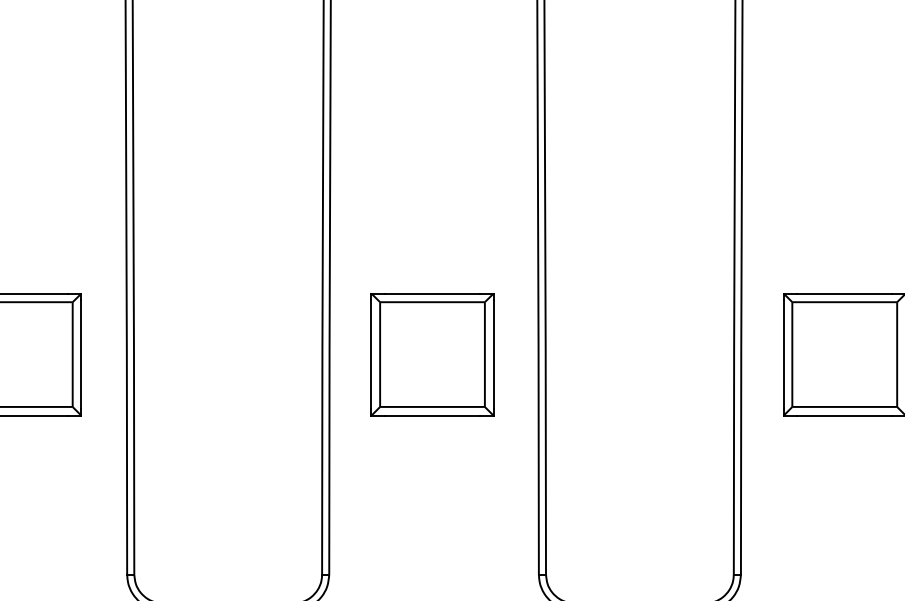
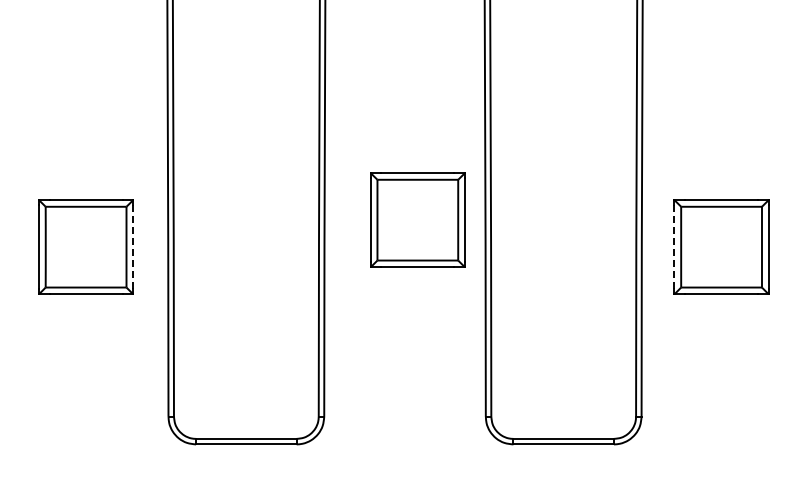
part: (432, 353) -> (417, 219), moved
line: (81, 355) -> (133, 247), solid -> dashed
line: (783, 355) -> (674, 247), solid -> dashed

